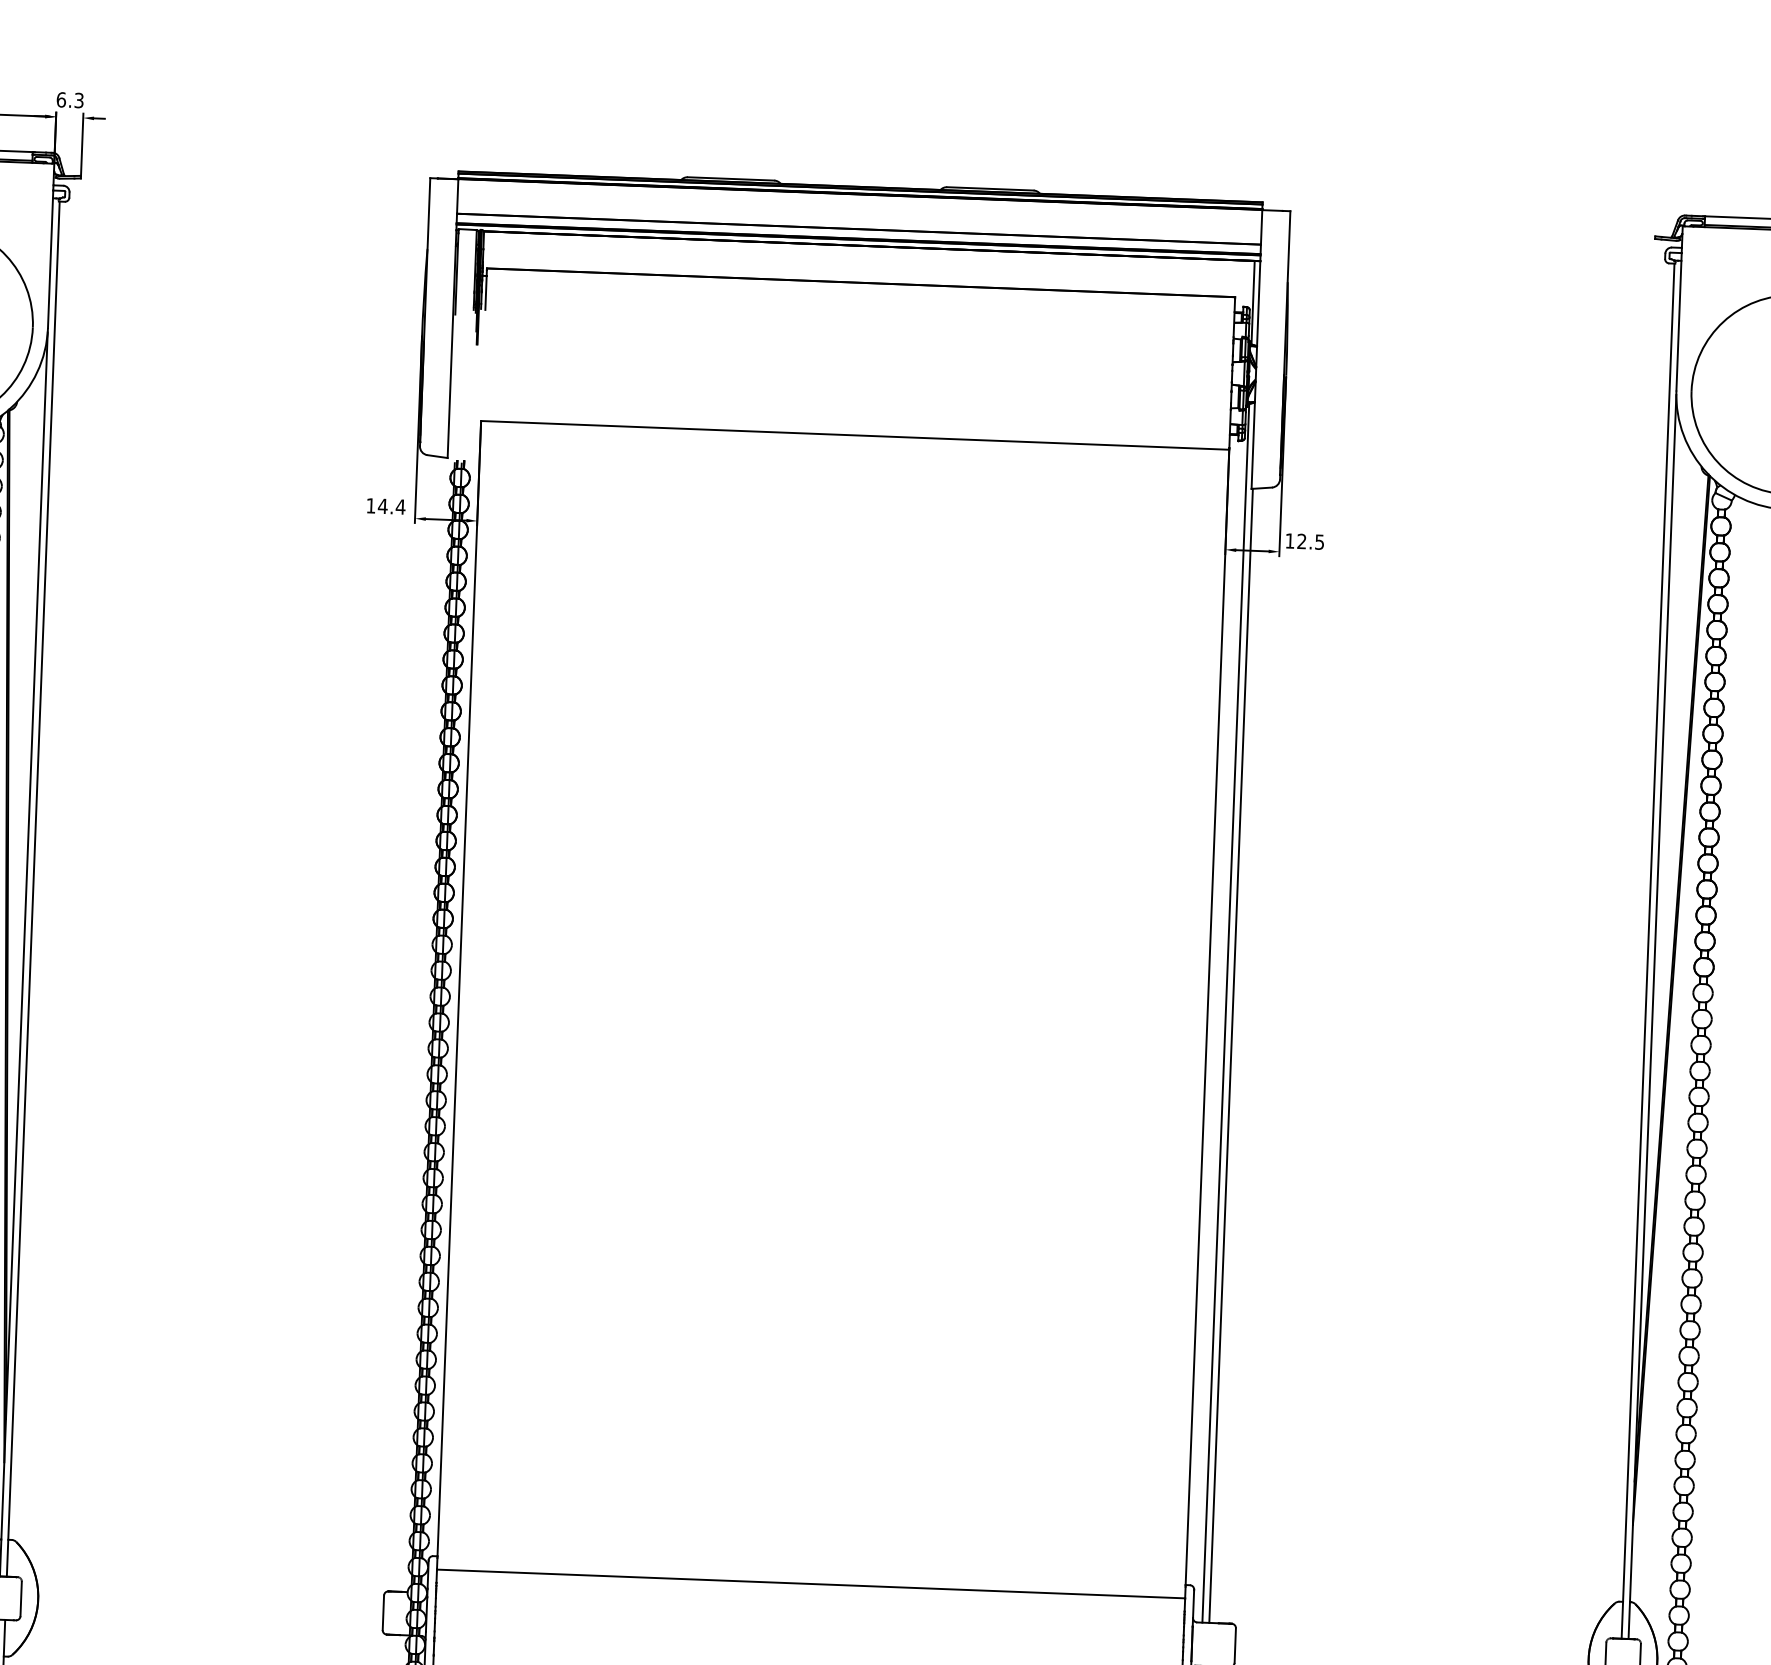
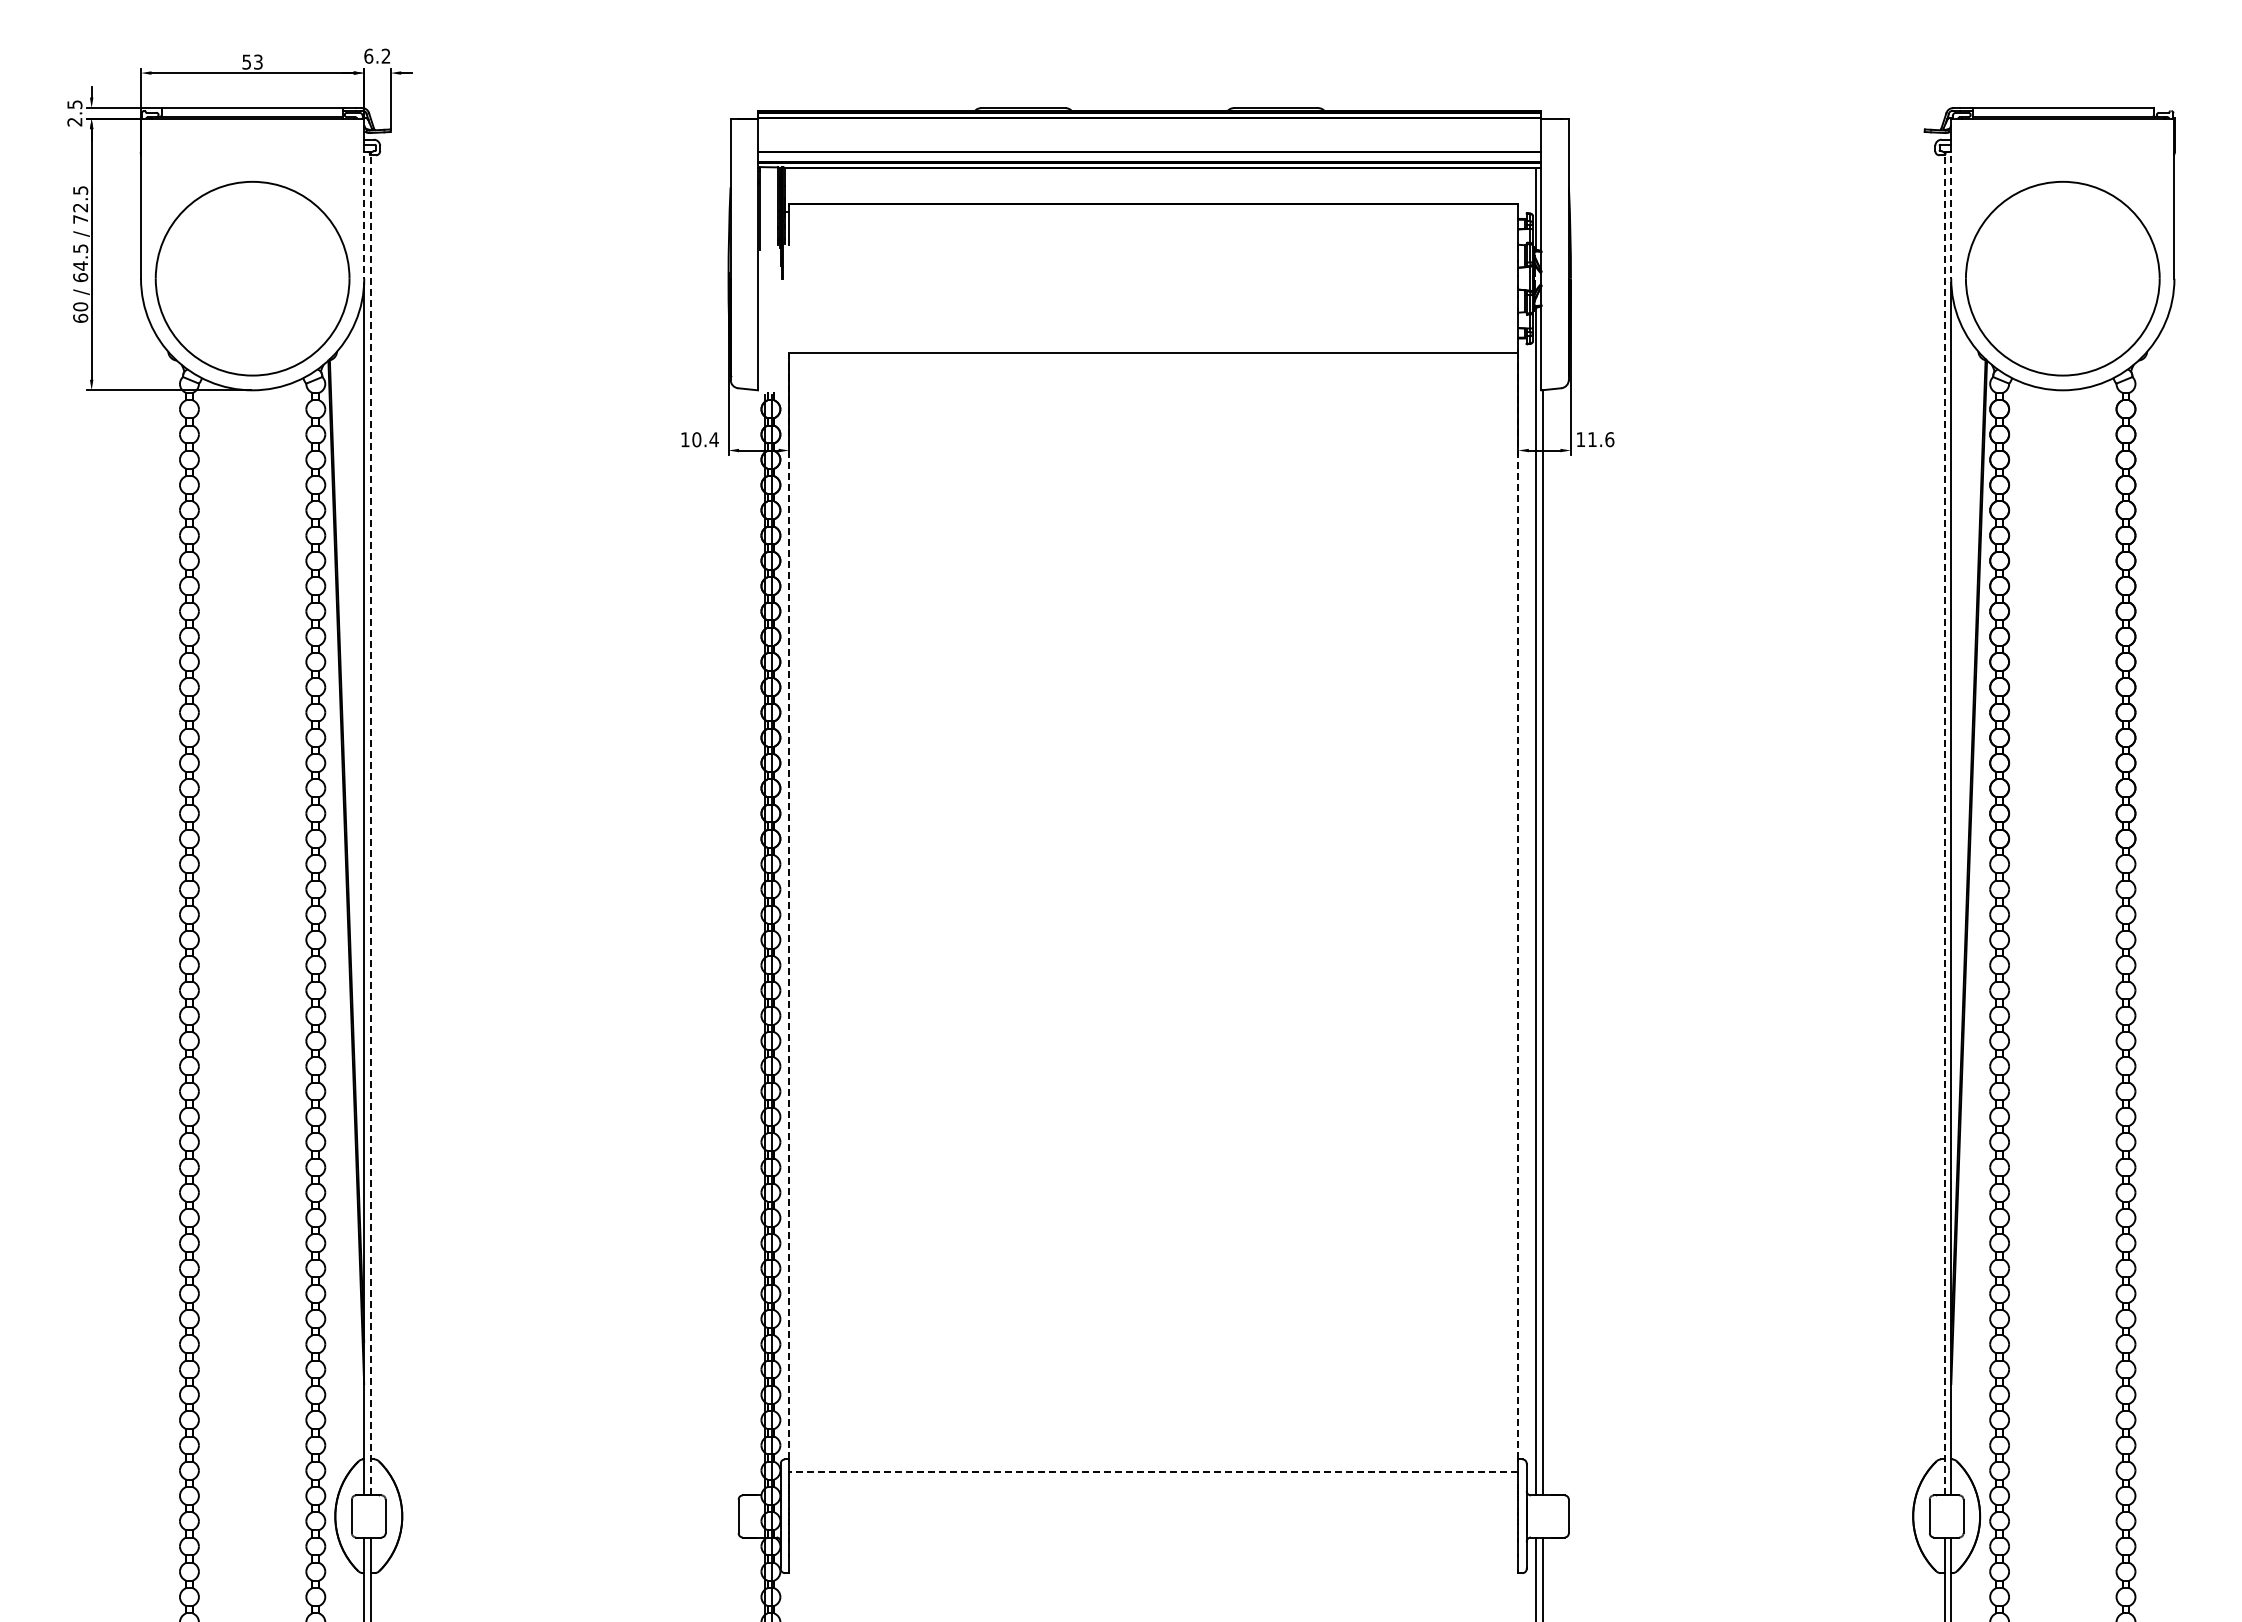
text: (78, 100) -> (385, 56), 6.3 -> 6.2
line: (50, 259) -> (364, 211), solid -> dashed
line: (1679, 321) -> (1951, 211), solid -> dashed
text: (382, 506) -> (696, 439), 14.4 -> 10.4
text: (1311, 541) -> (1601, 439), 12.5 -> 11.6
line: (32, 888) -> (370, 824), solid -> dashed
line: (1648, 950) -> (1944, 824), solid -> dashed
line: (459, 987) -> (789, 905), solid -> dashed
line: (1207, 1016) -> (1518, 905), solid -> dashed
line: (810, 1584) -> (1153, 1472), solid -> dashed

